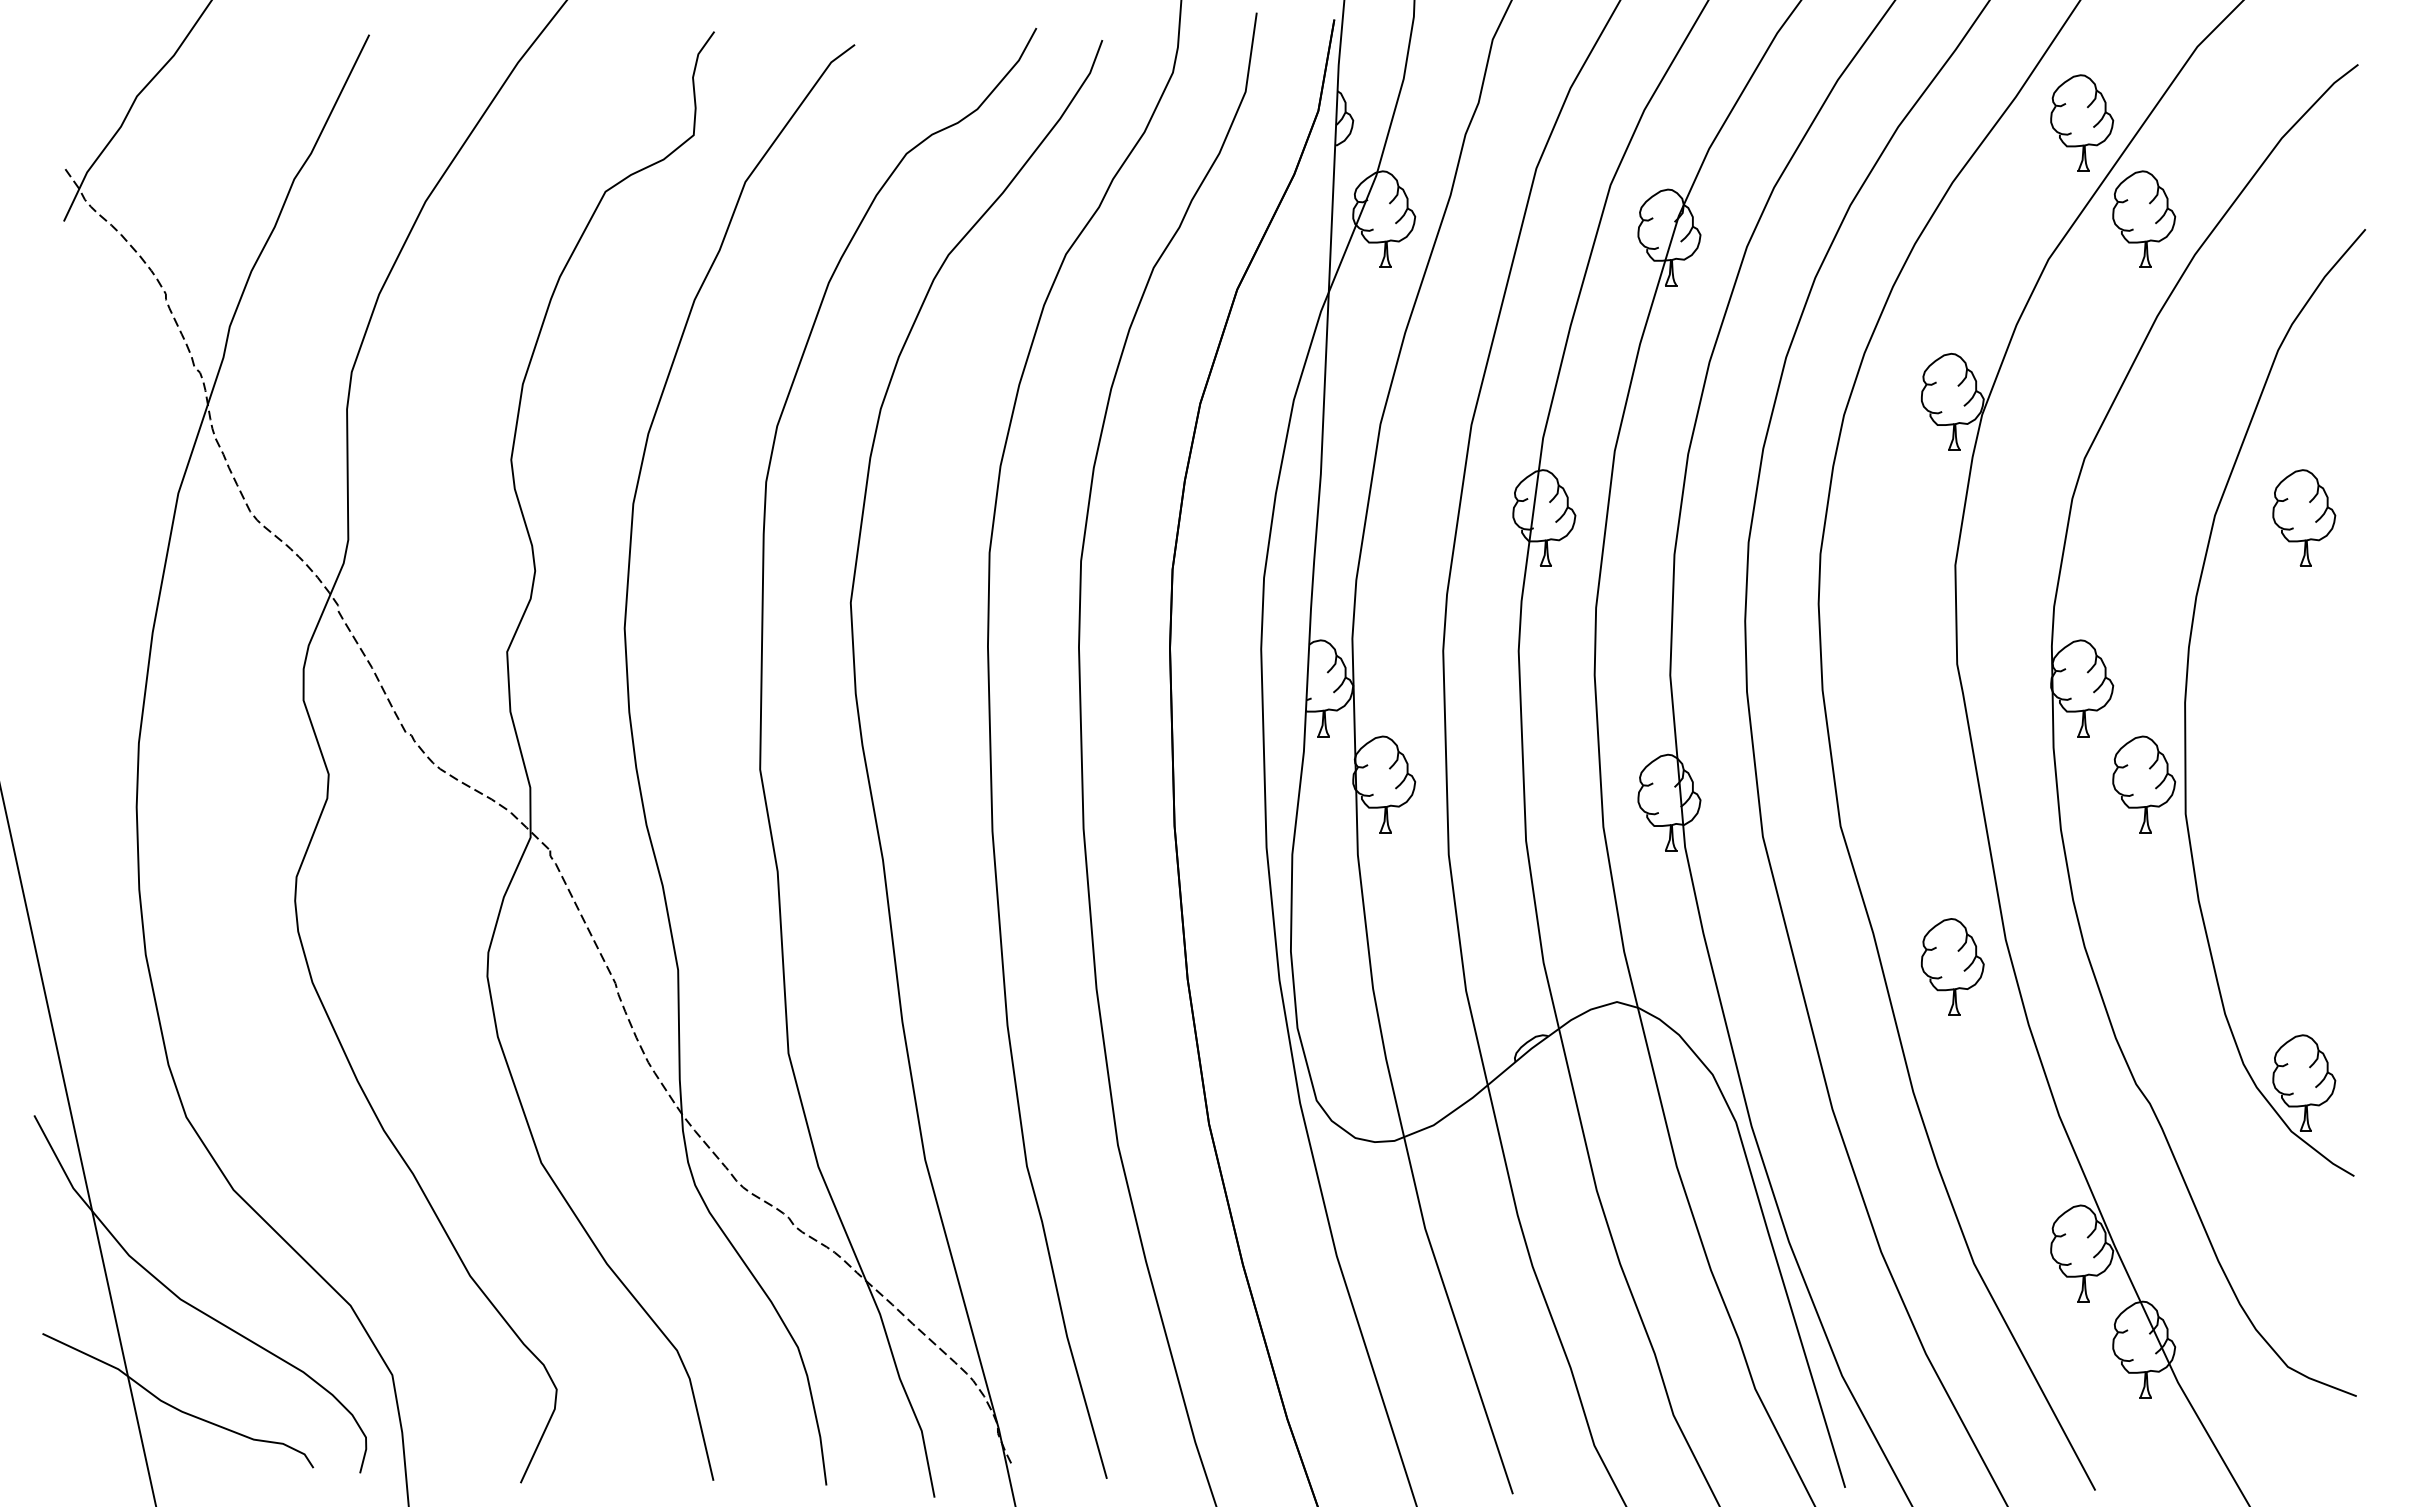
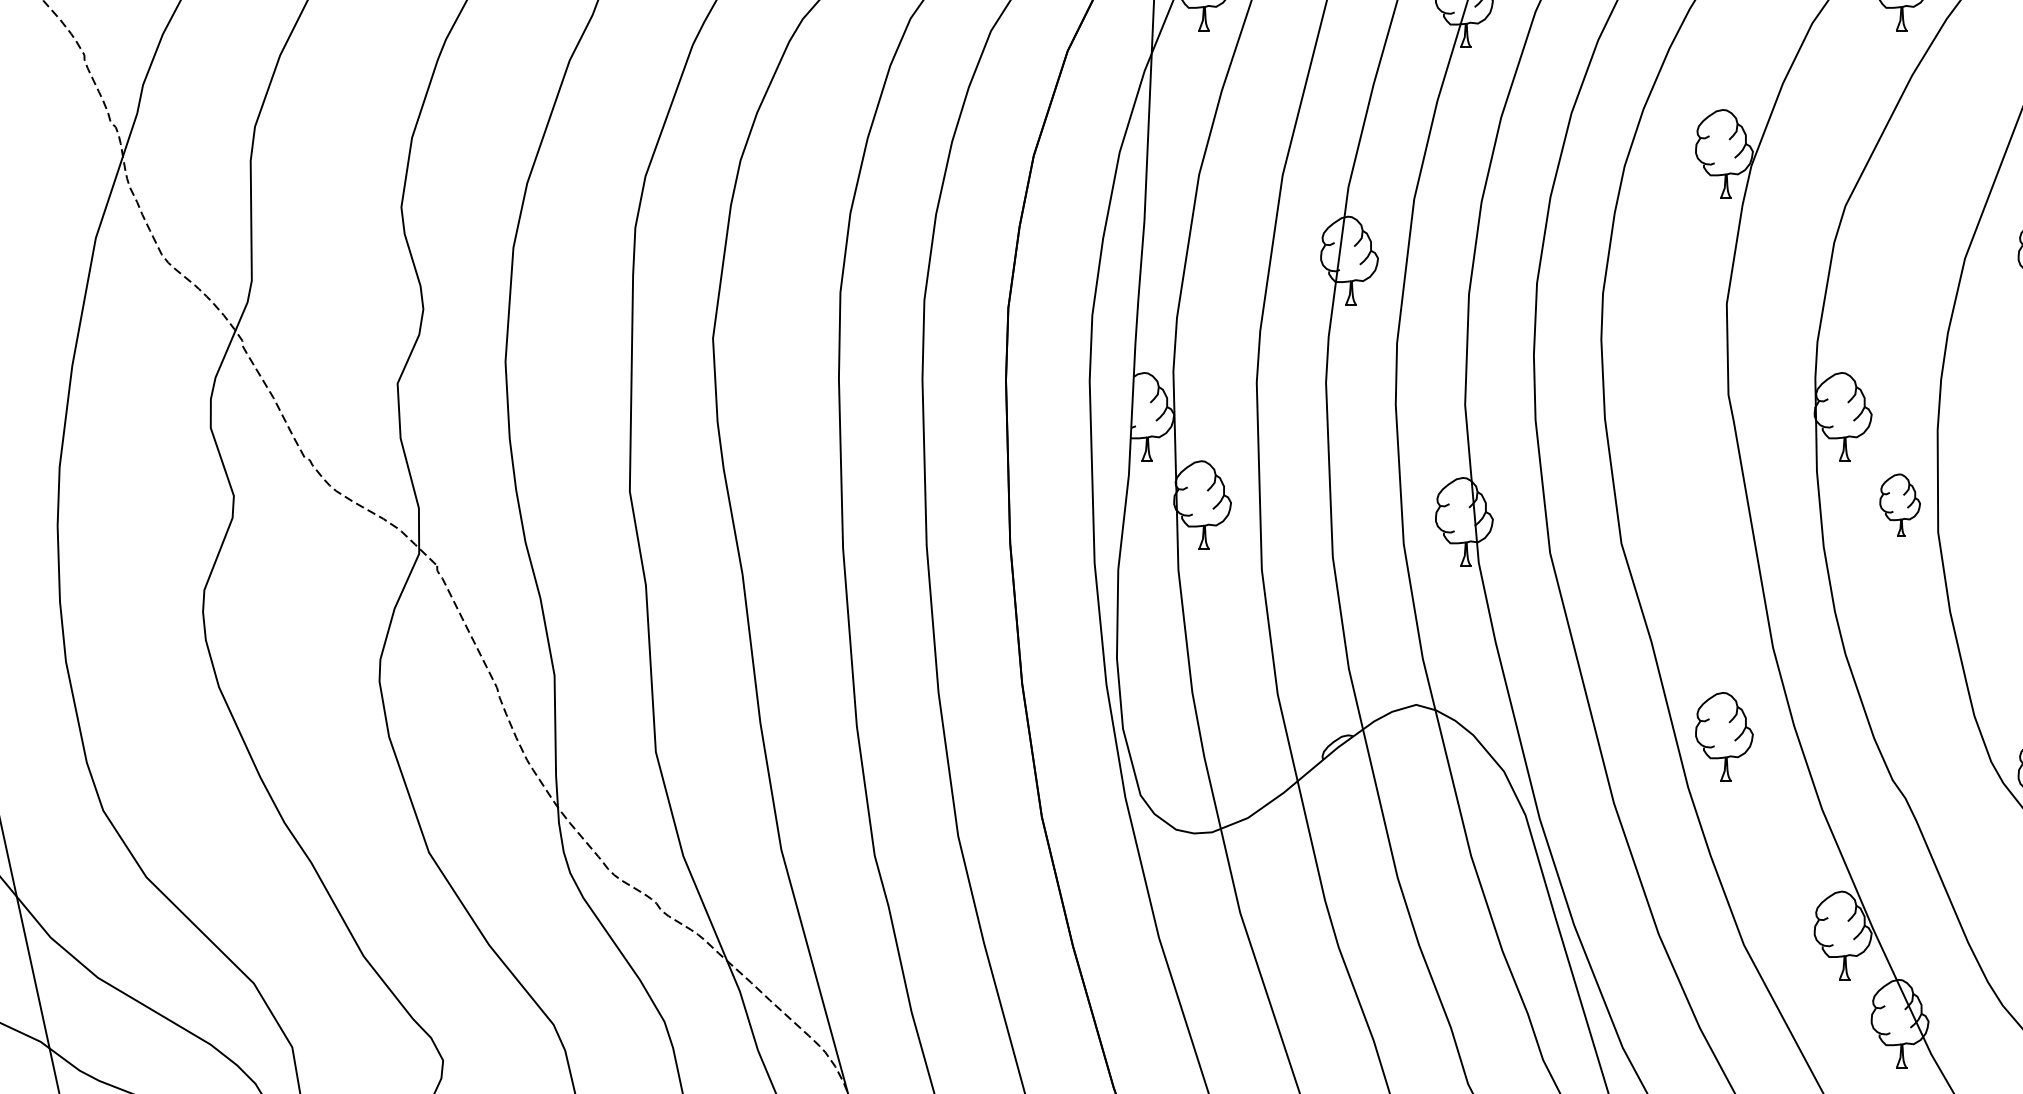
part: (2144, 784) -> (1900, 505), size x0.7
part: (1952, 966) -> (1724, 736), moved

